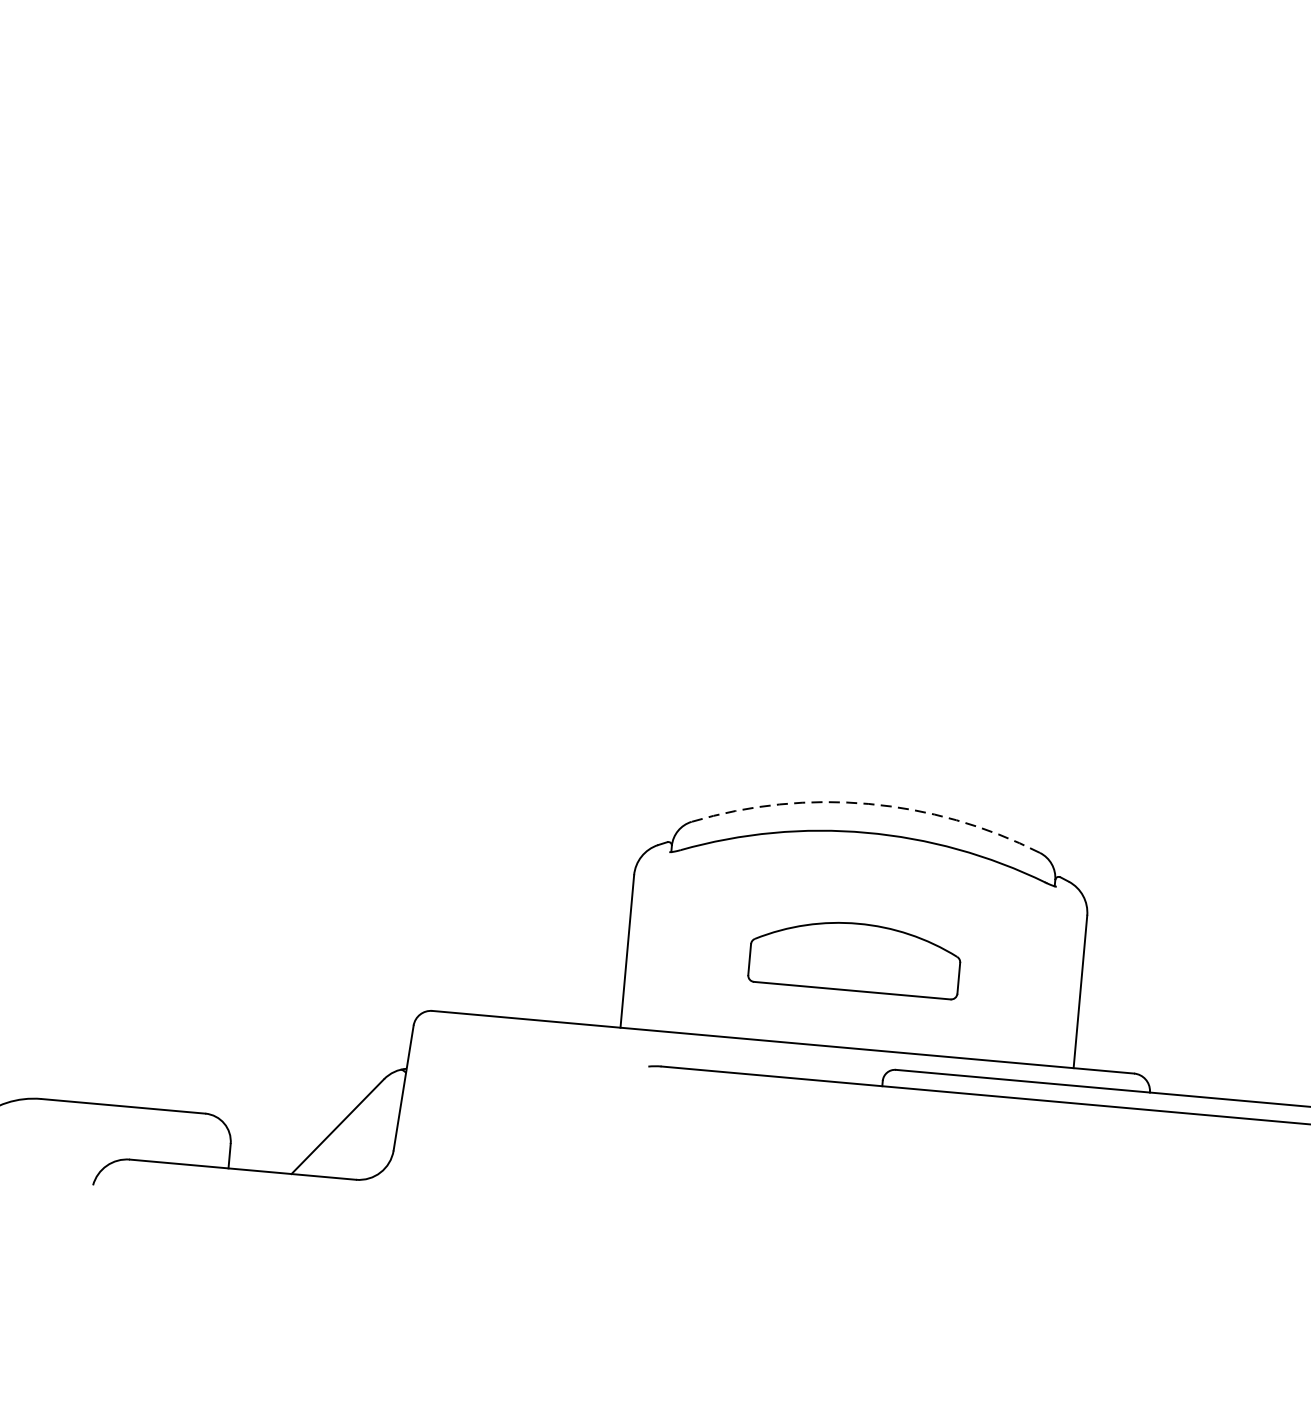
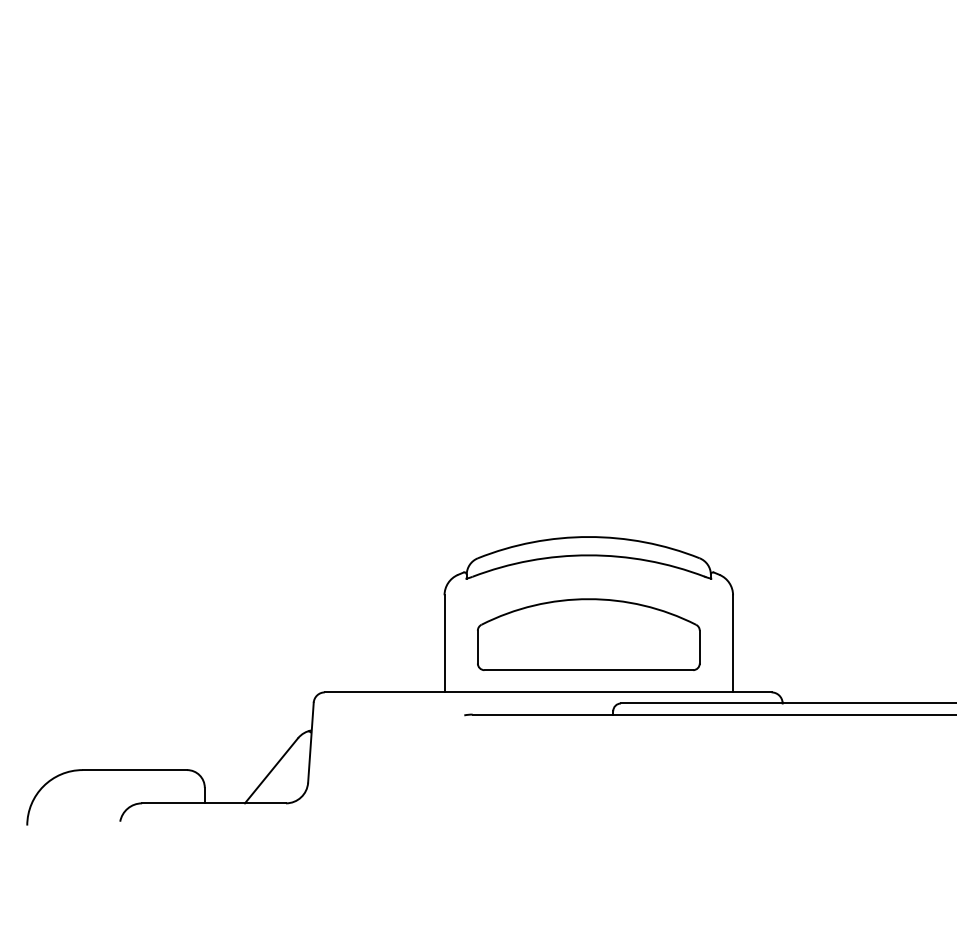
arc: (868, 804) -> (588, 537), dashed -> solid
part: (854, 956) -> (588, 634), size x1.67

